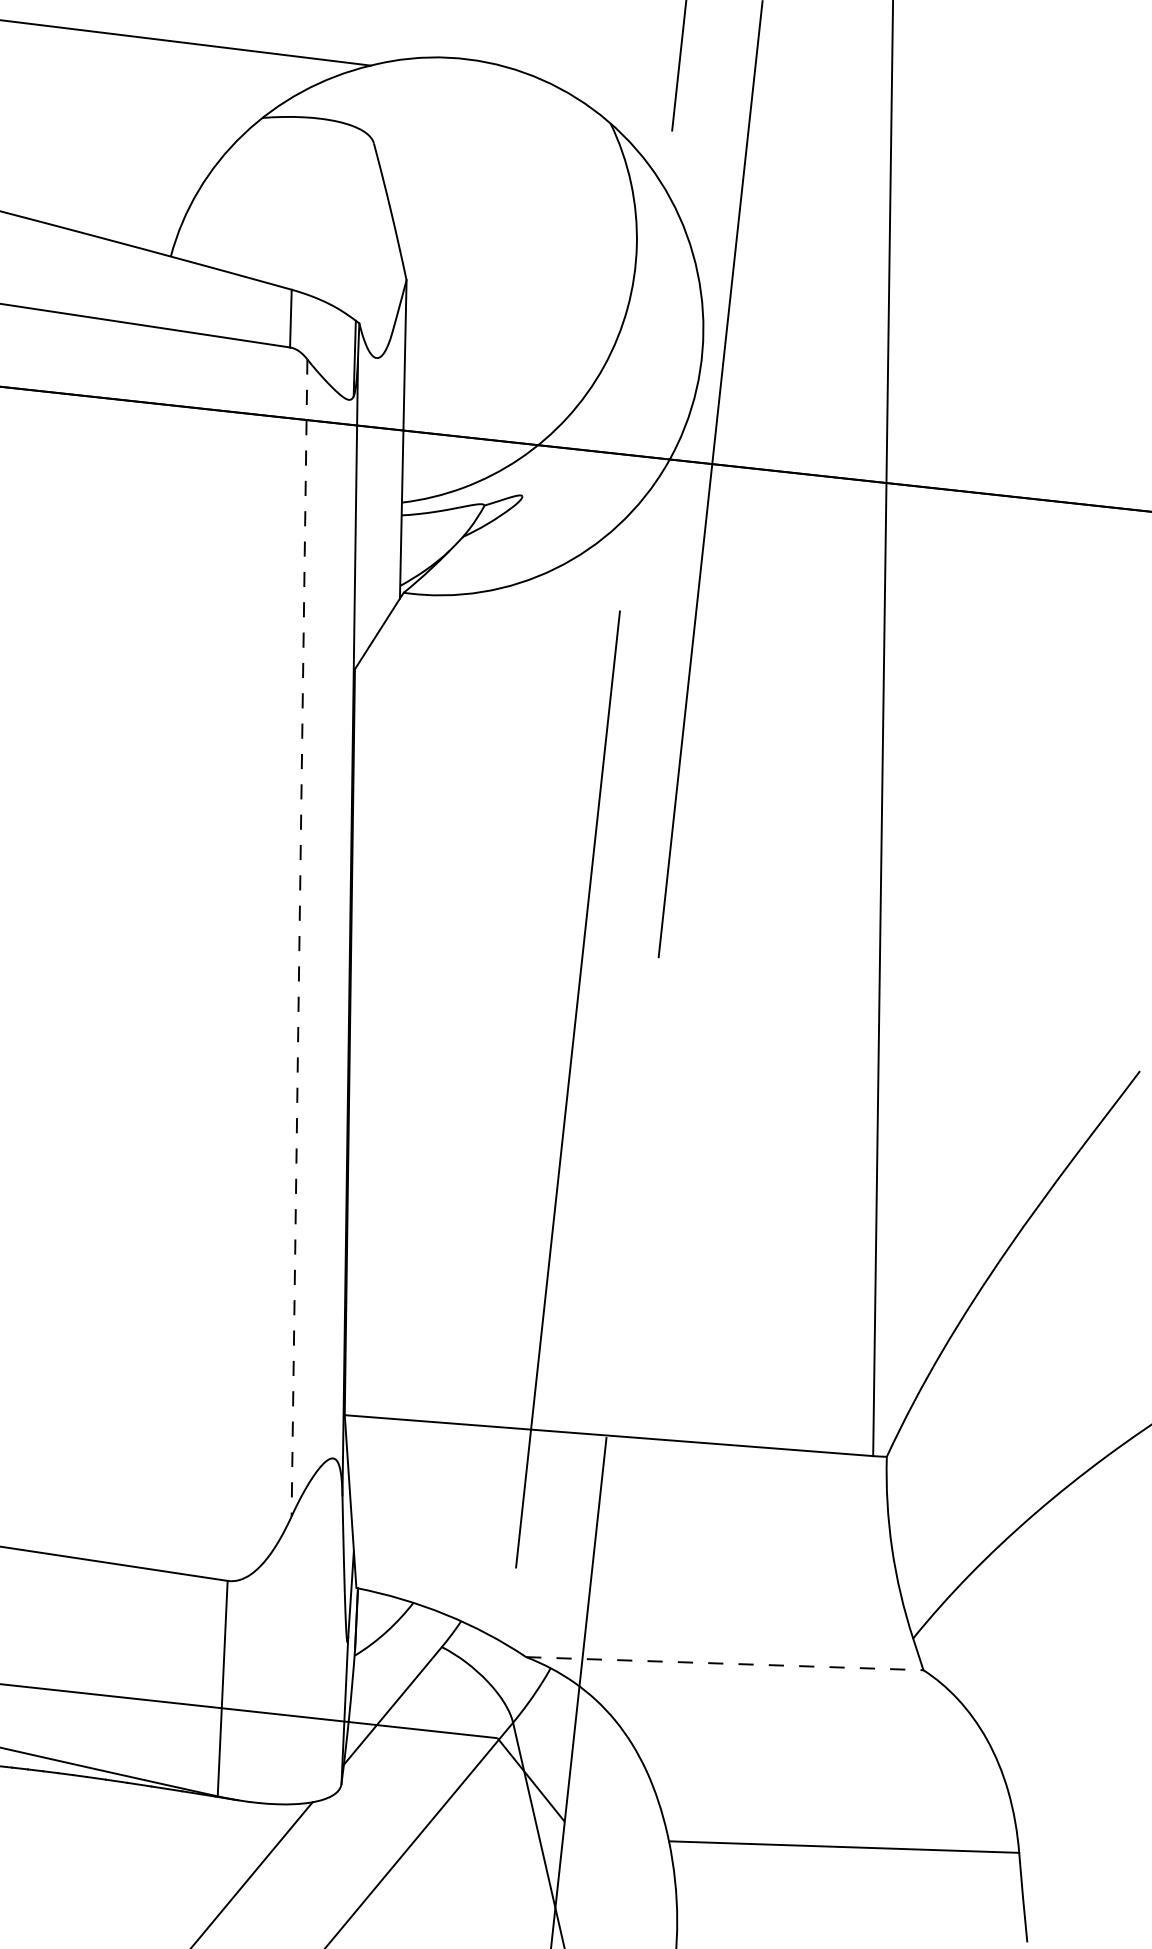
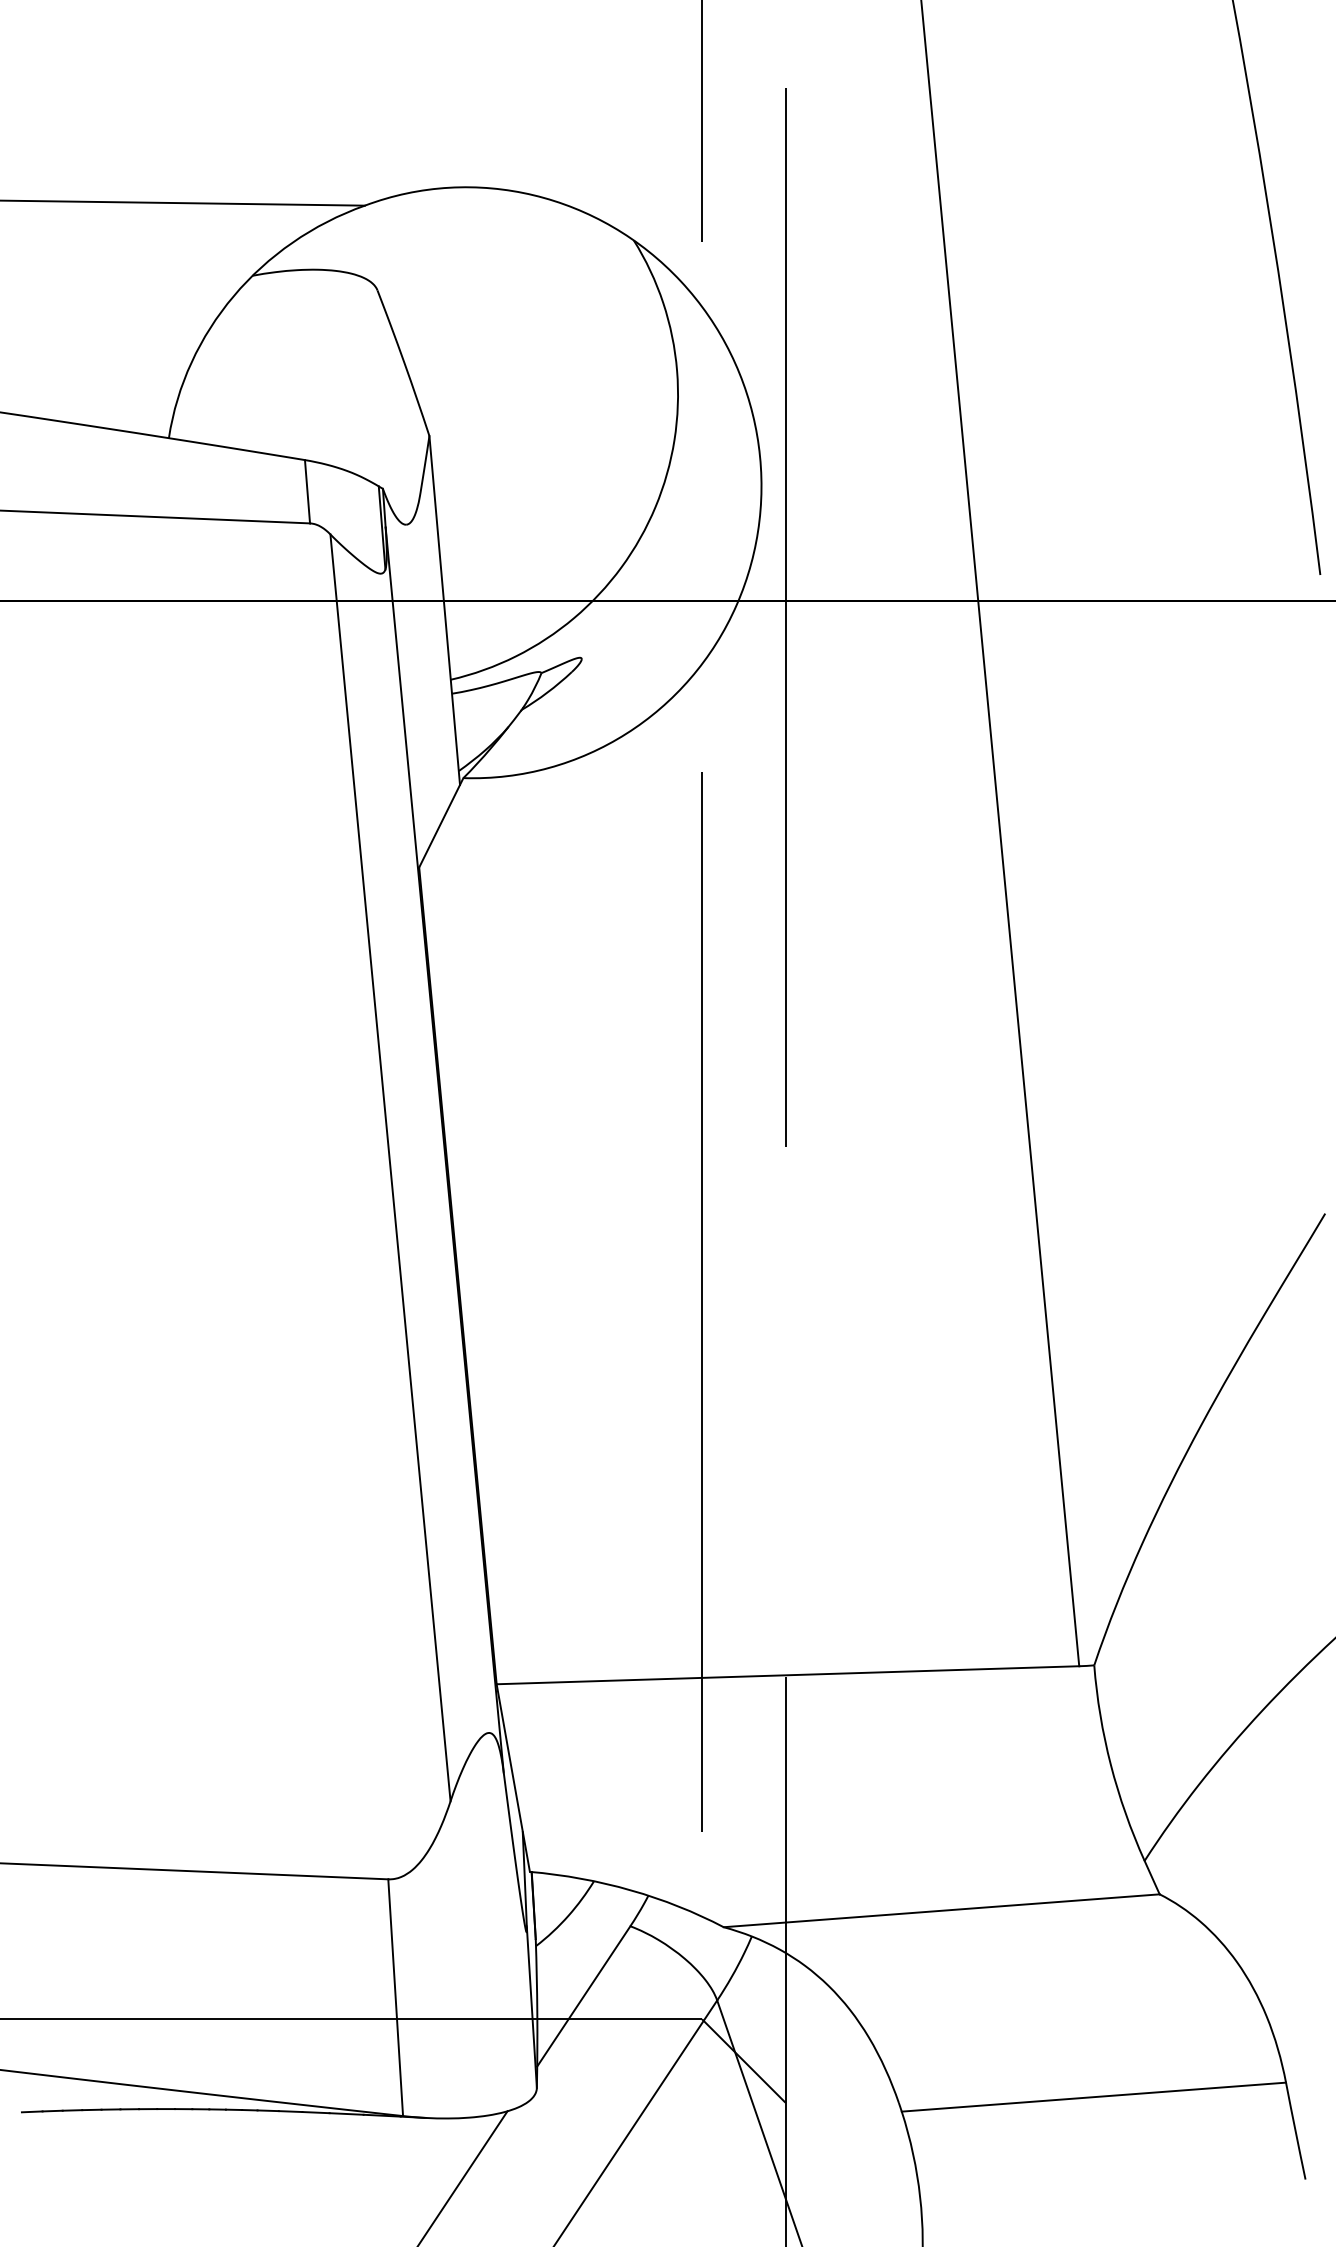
line: (299, 938) -> (390, 1168), dashed -> solid
line: (724, 1663) -> (941, 1910), dashed -> solid

